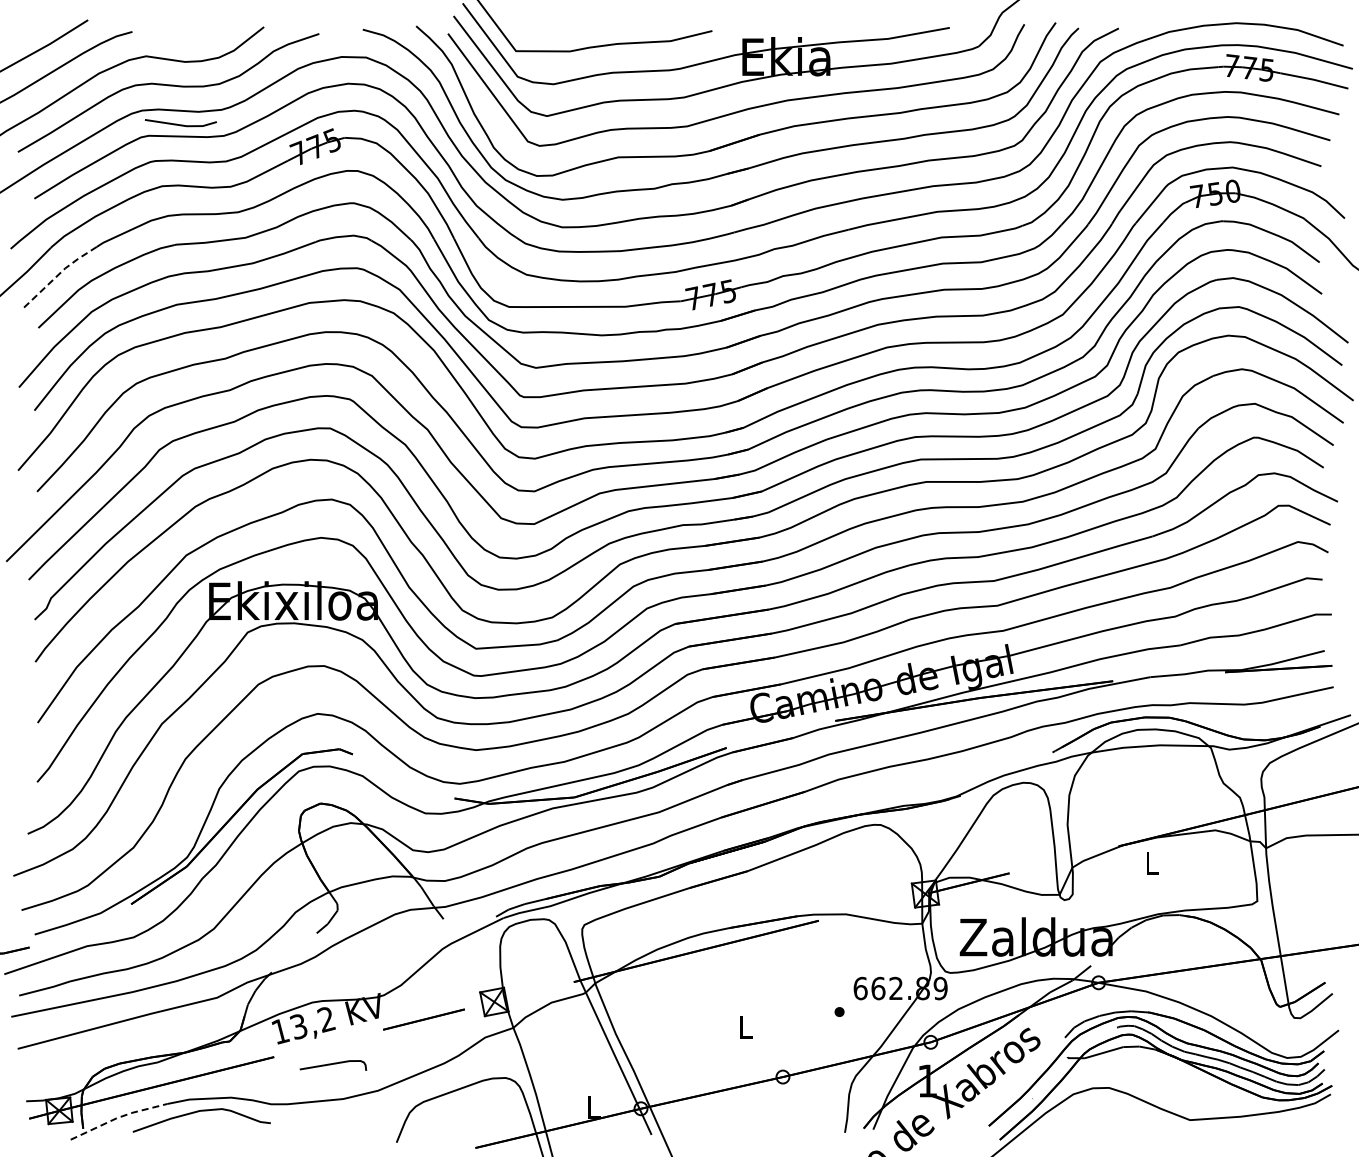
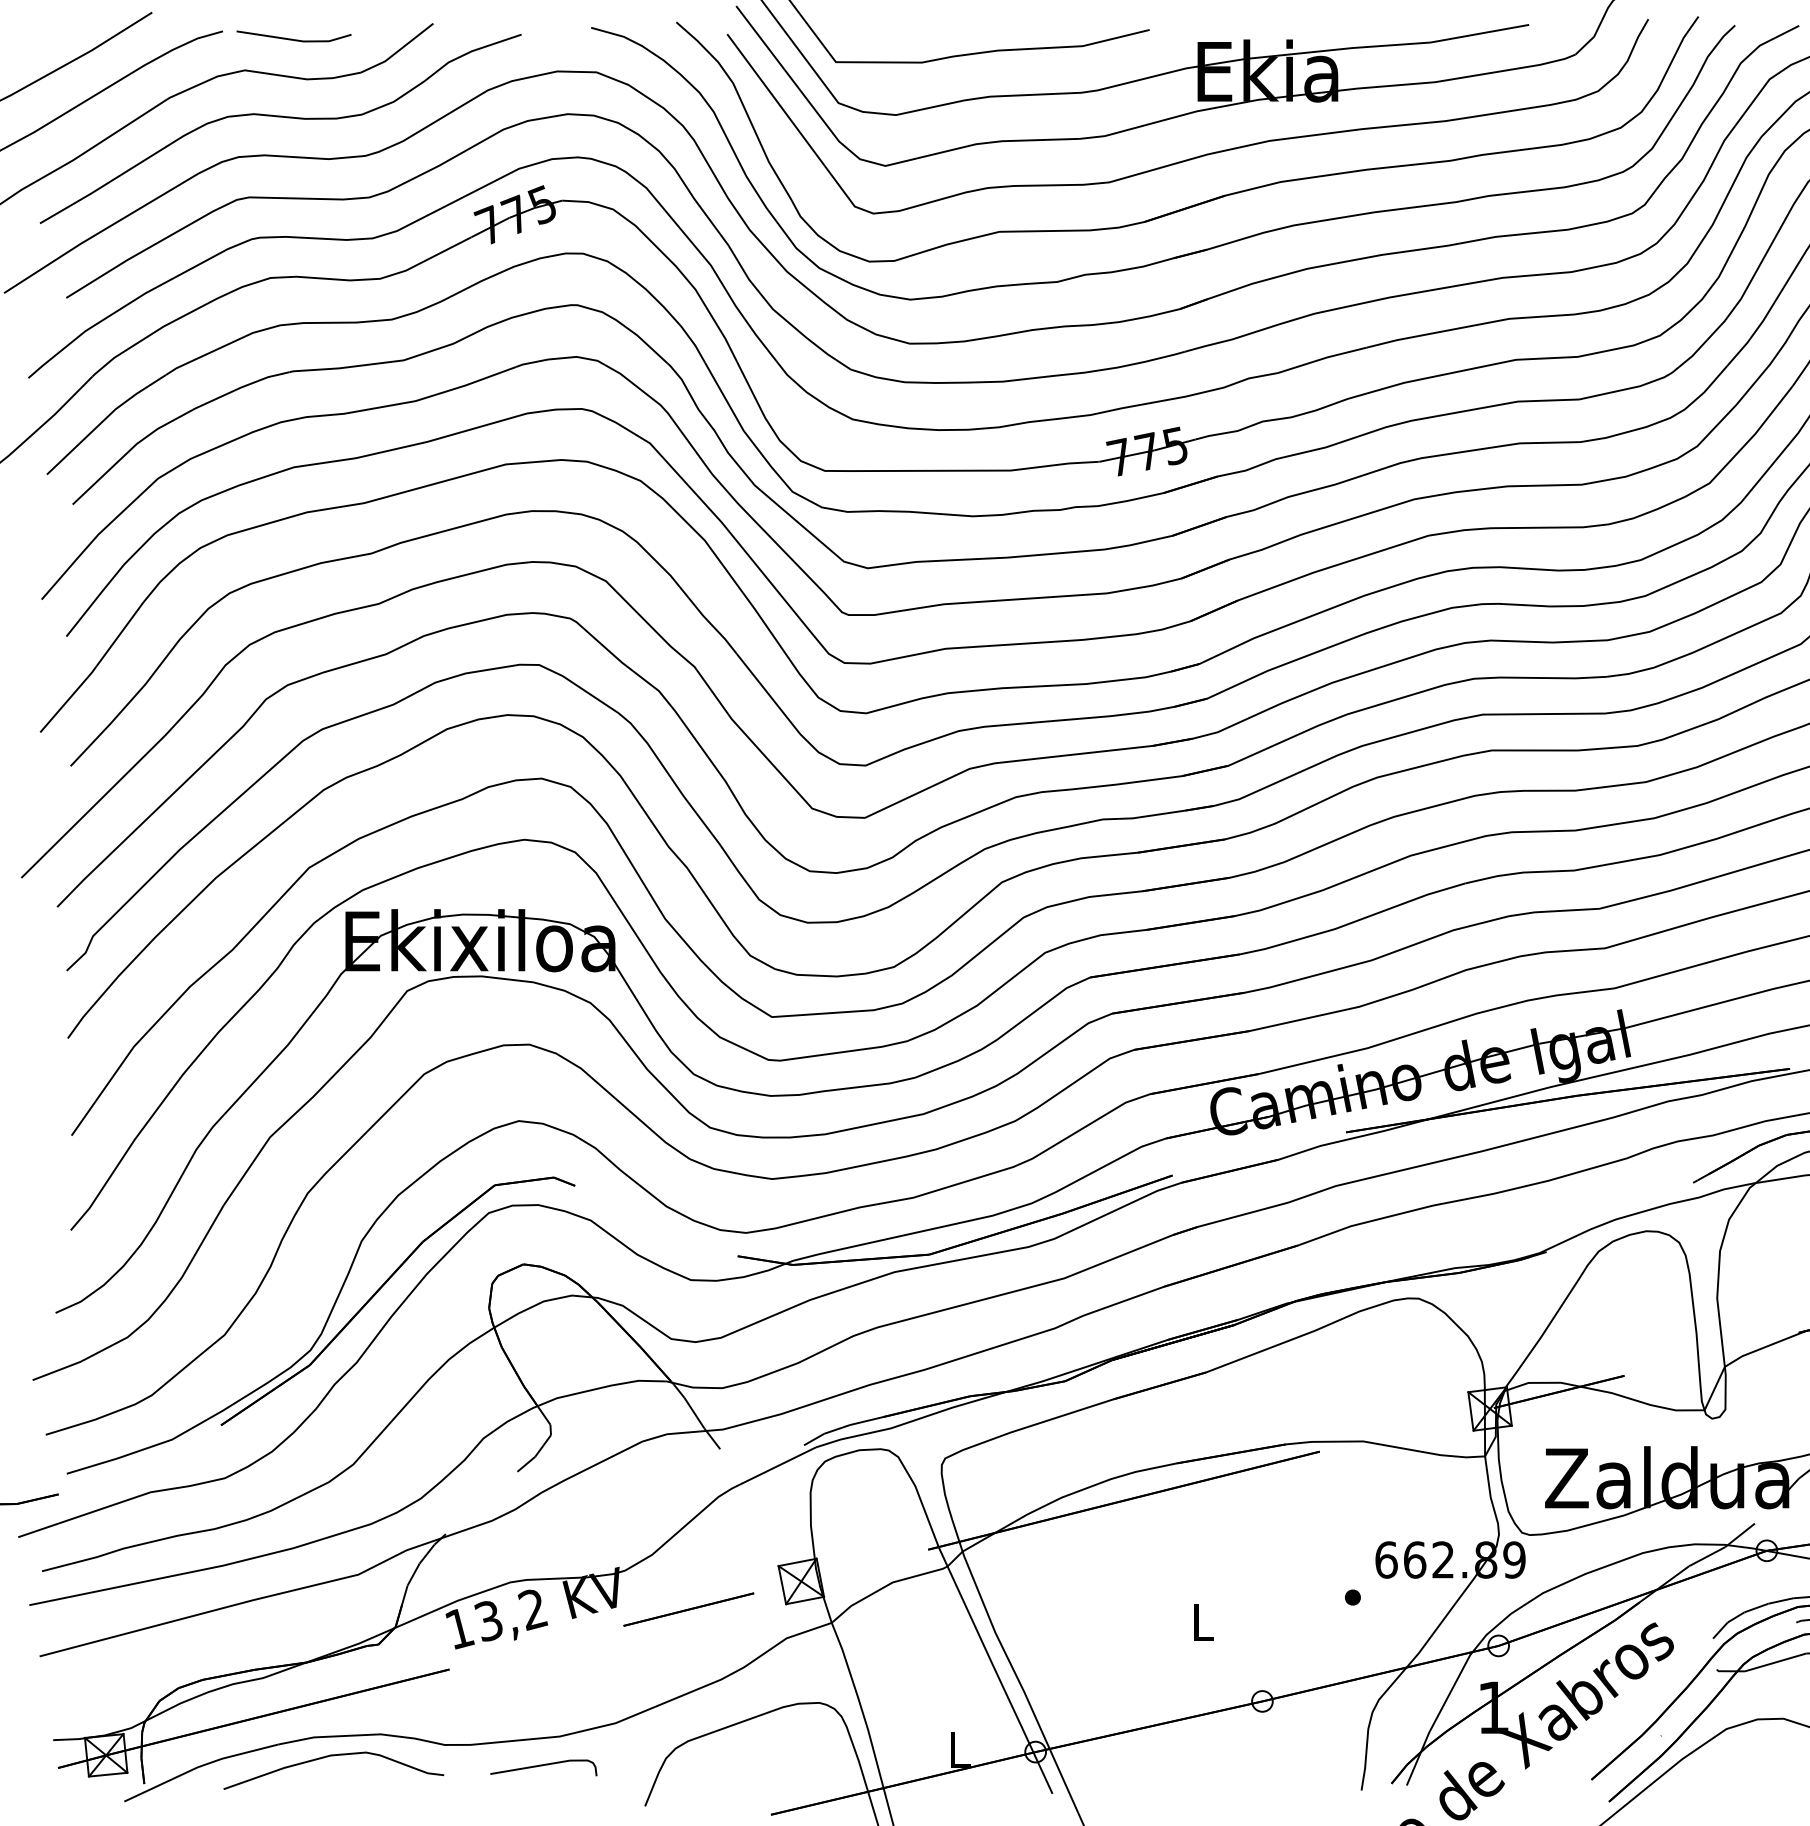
line: (180, 124) -> (293, 38), moved
line: (58, 275) -> (104, 420), dashed -> solid
curve: (333, 1064) -> (544, 1766), moved
line: (118, 1117) -> (200, 1766), dashed -> solid

